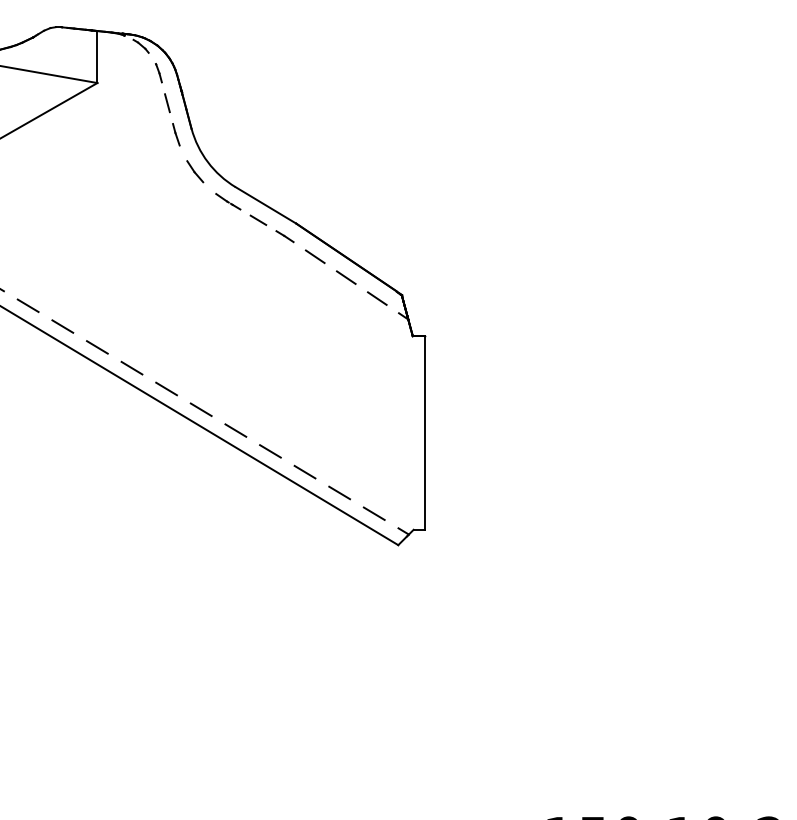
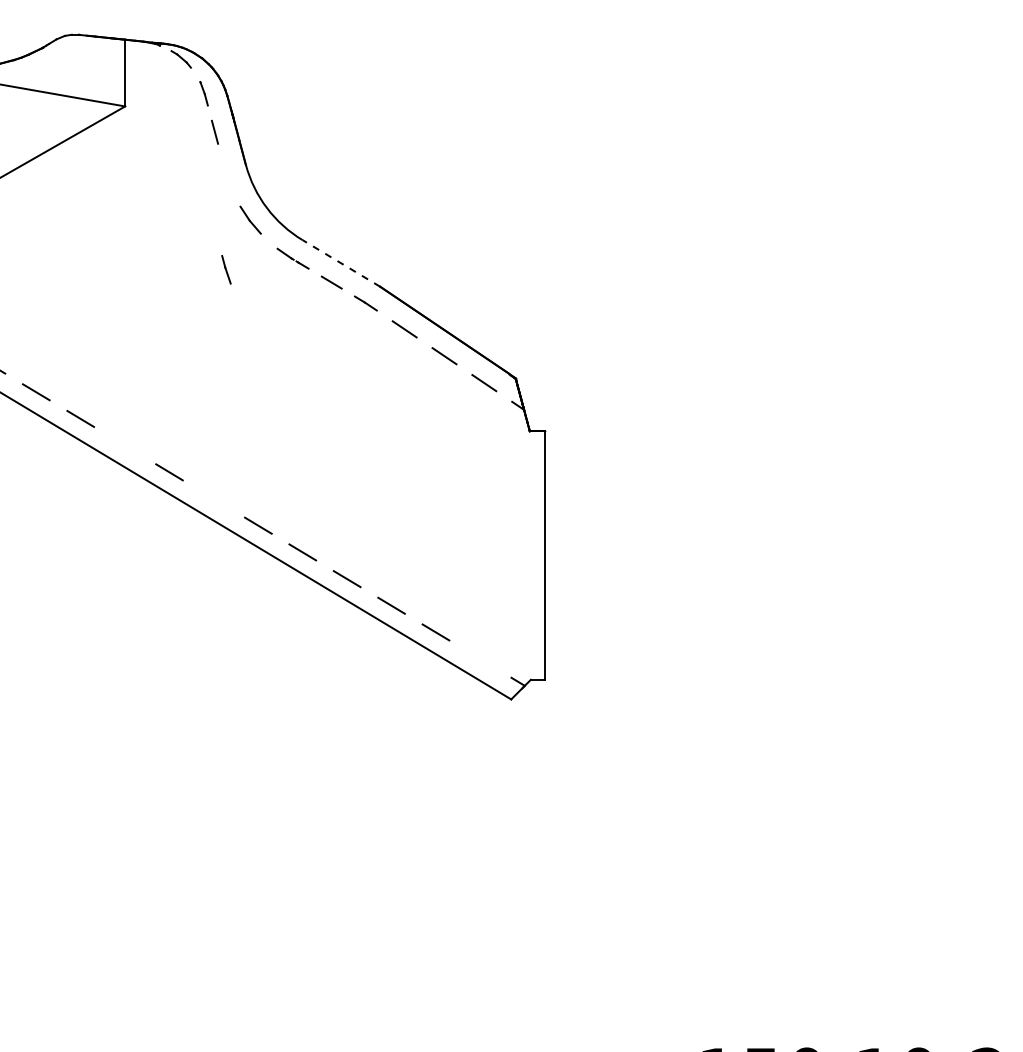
line: (176, 134) -> (226, 269), moved
line: (265, 205) -> (340, 263), solid -> dashed
line: (96, 347) -> (124, 445), removed
line: (166, 389) -> (213, 499), removed
line: (374, 514) -> (480, 659), removed

